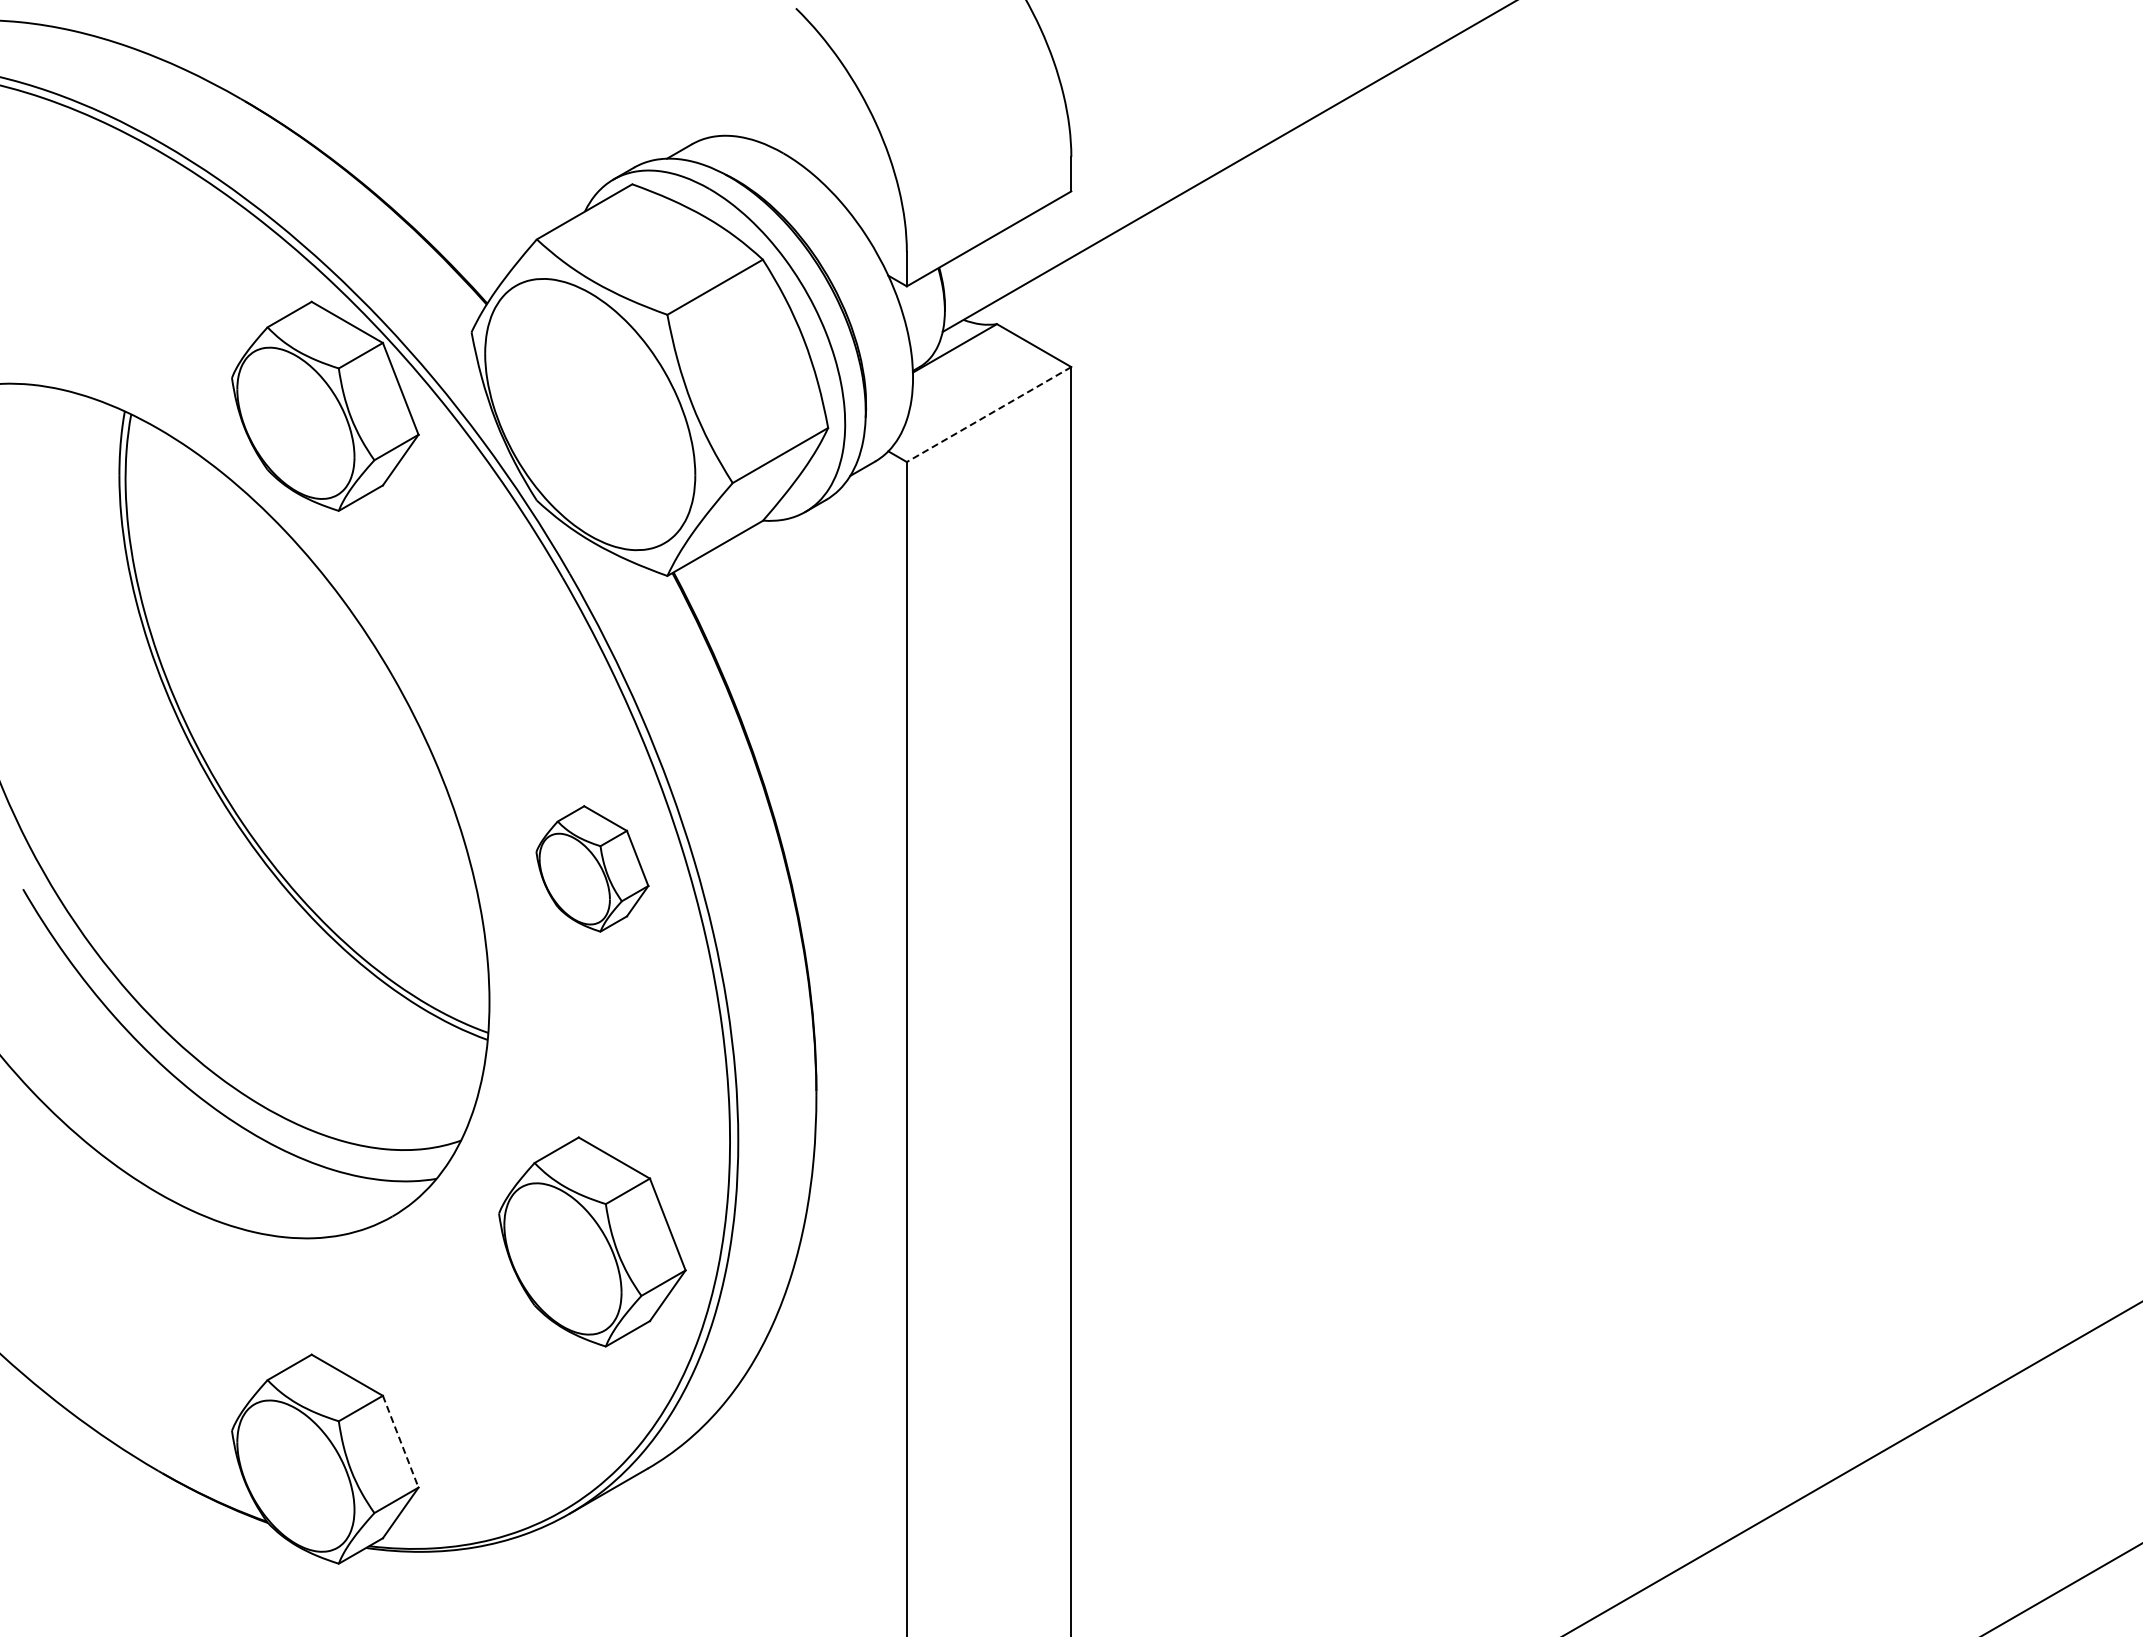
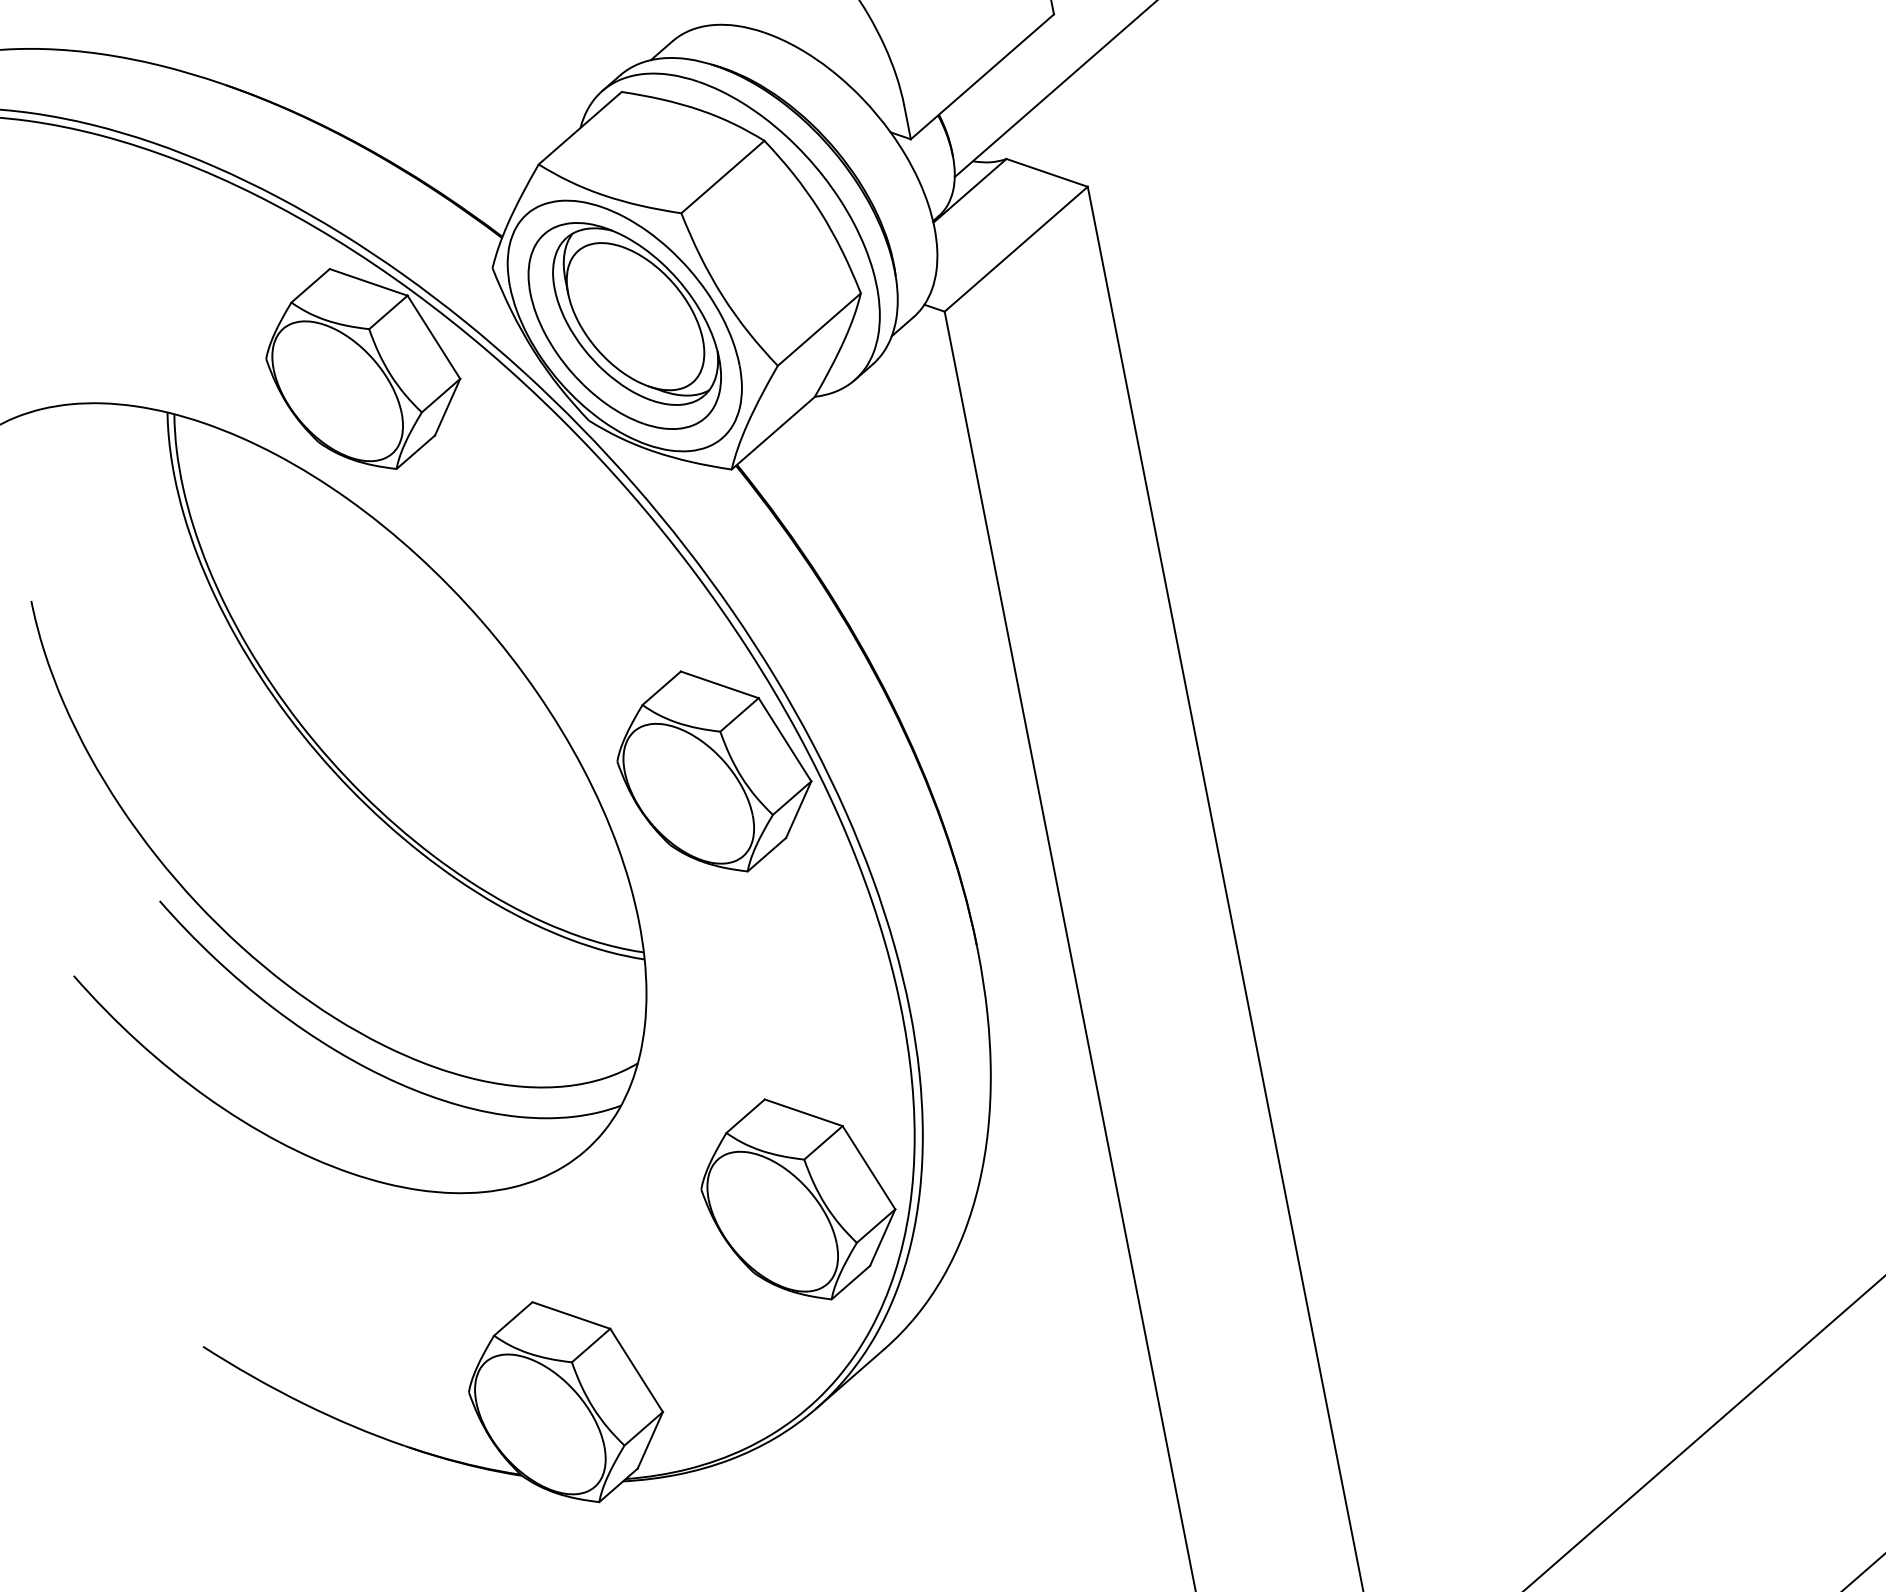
part: (590, 414) -> (625, 325), added
line: (989, 414) -> (1016, 249), dashed -> solid
part: (592, 868) -> (714, 771), size x1.67
part: (592, 1241) -> (798, 1198), moved
line: (400, 1442) -> (636, 1371), dashed -> solid

